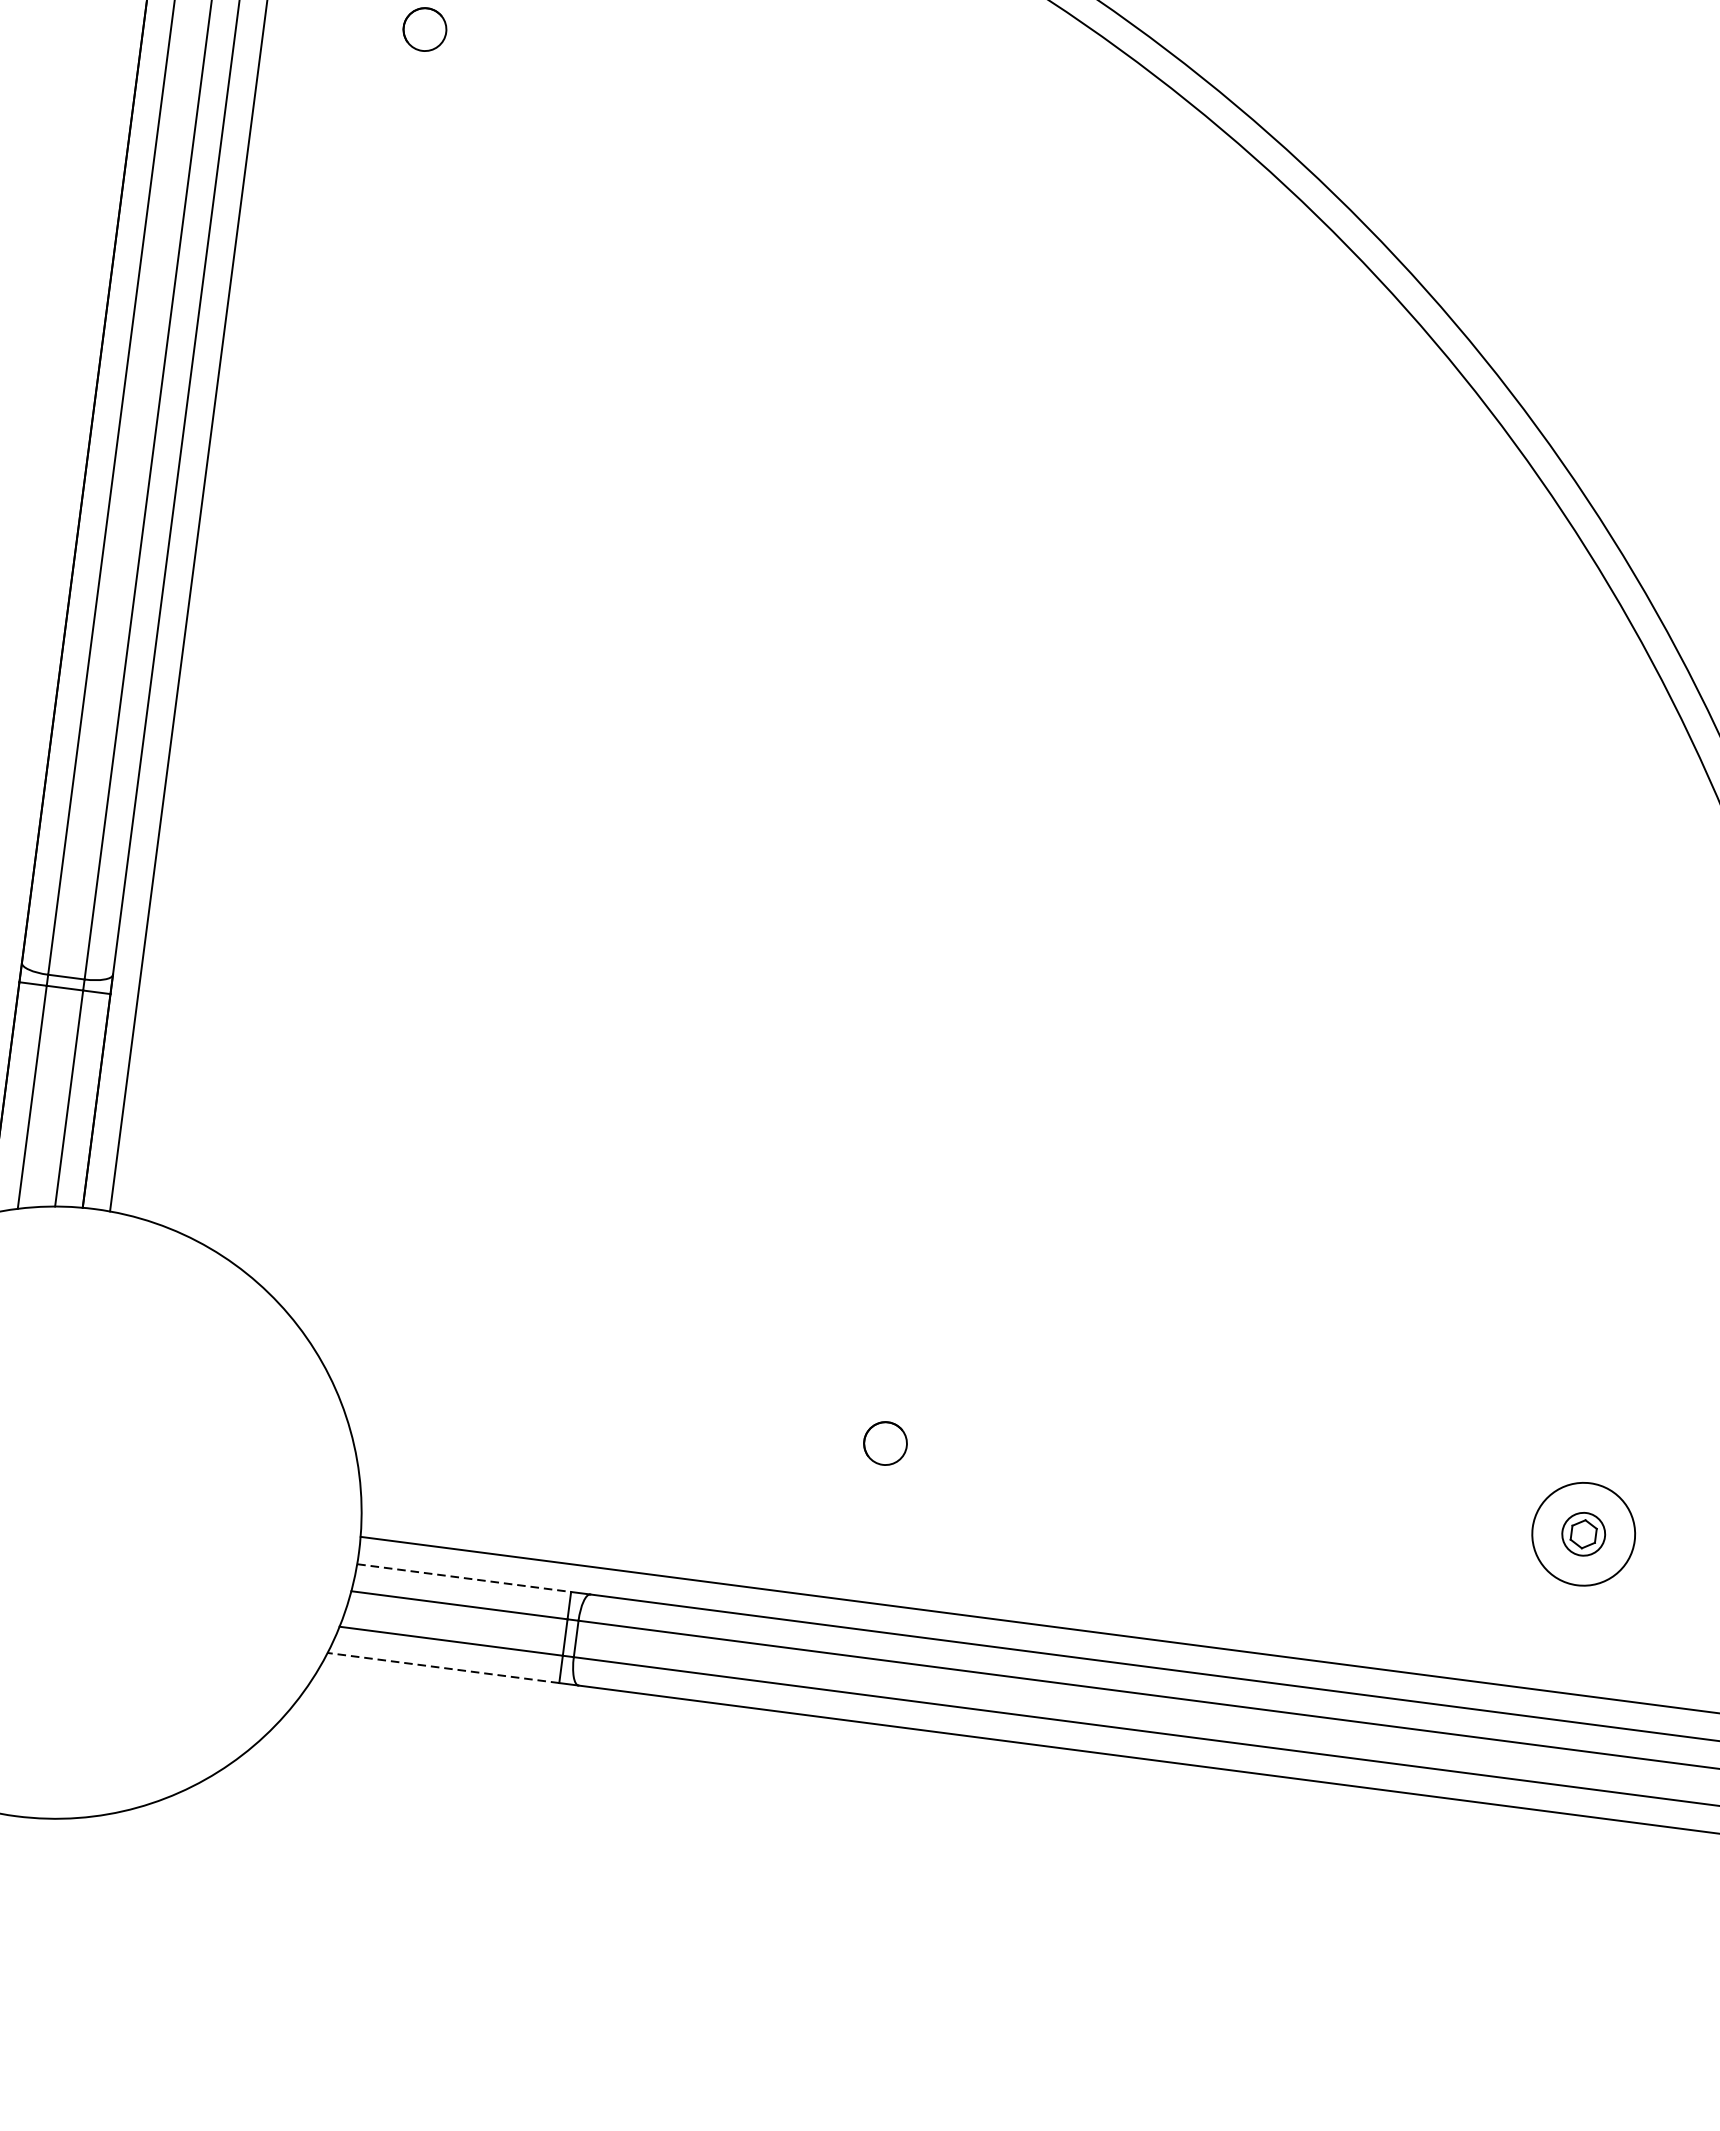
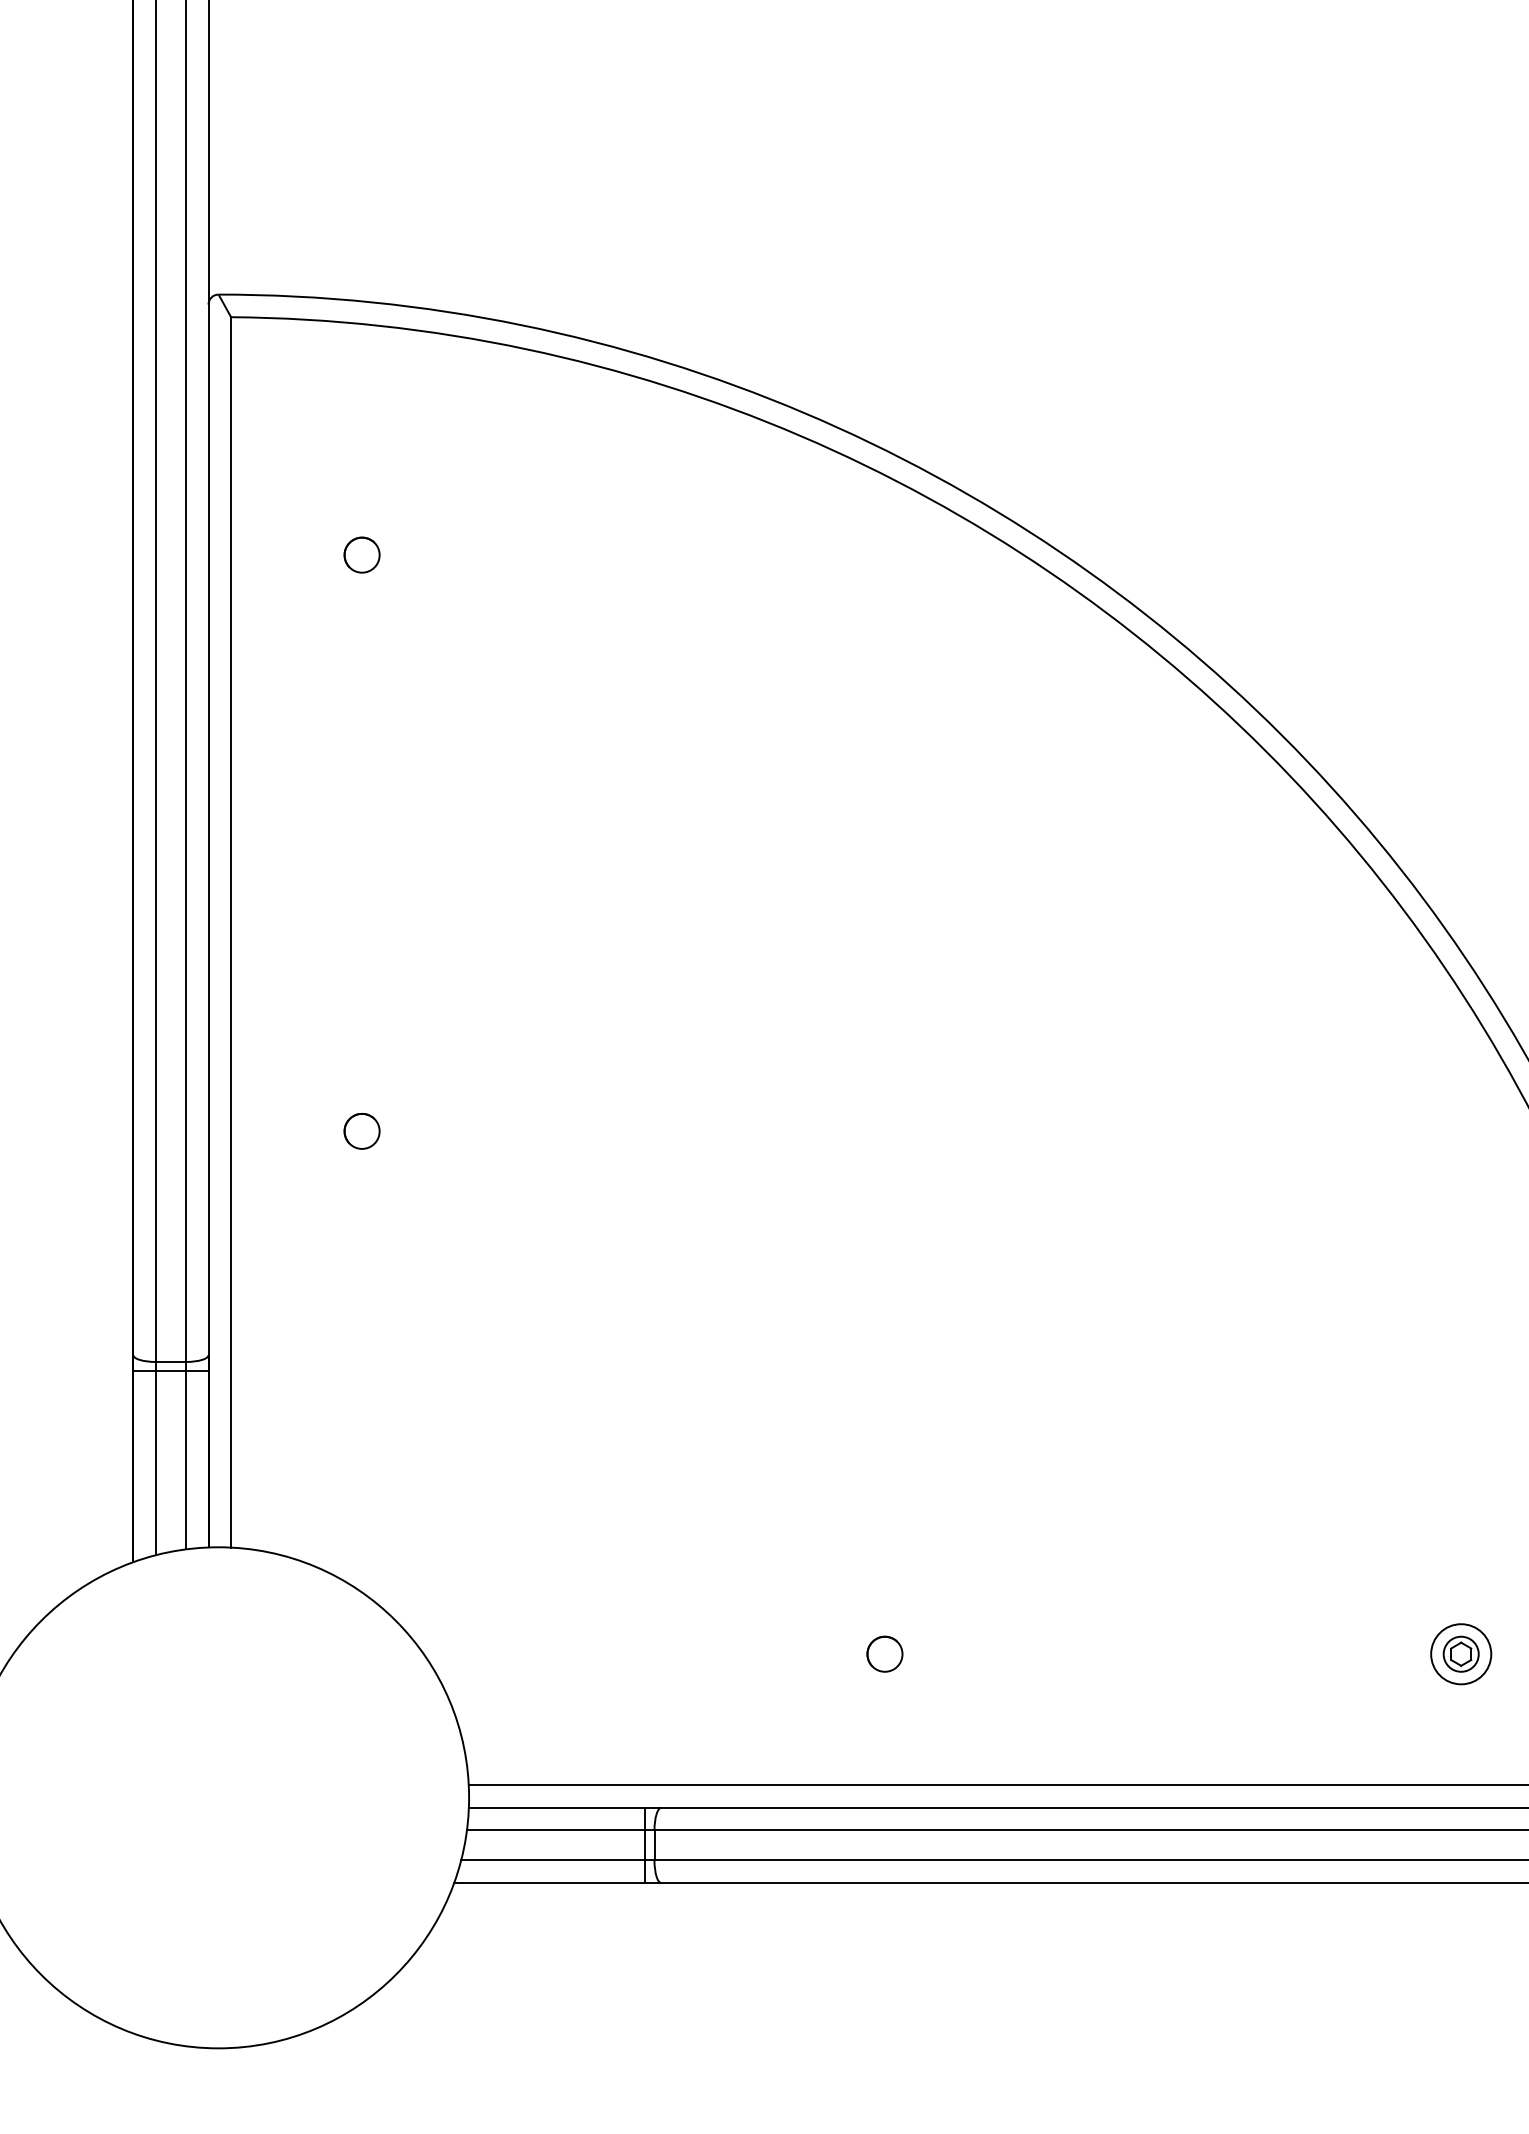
circle: (333, 727) -> (361, 1131), added
circle: (1584, 1534) -> (1461, 1654), size x0.71
line: (464, 1577) -> (557, 1807), dashed -> solid
line: (442, 1668) -> (549, 1883), dashed -> solid

